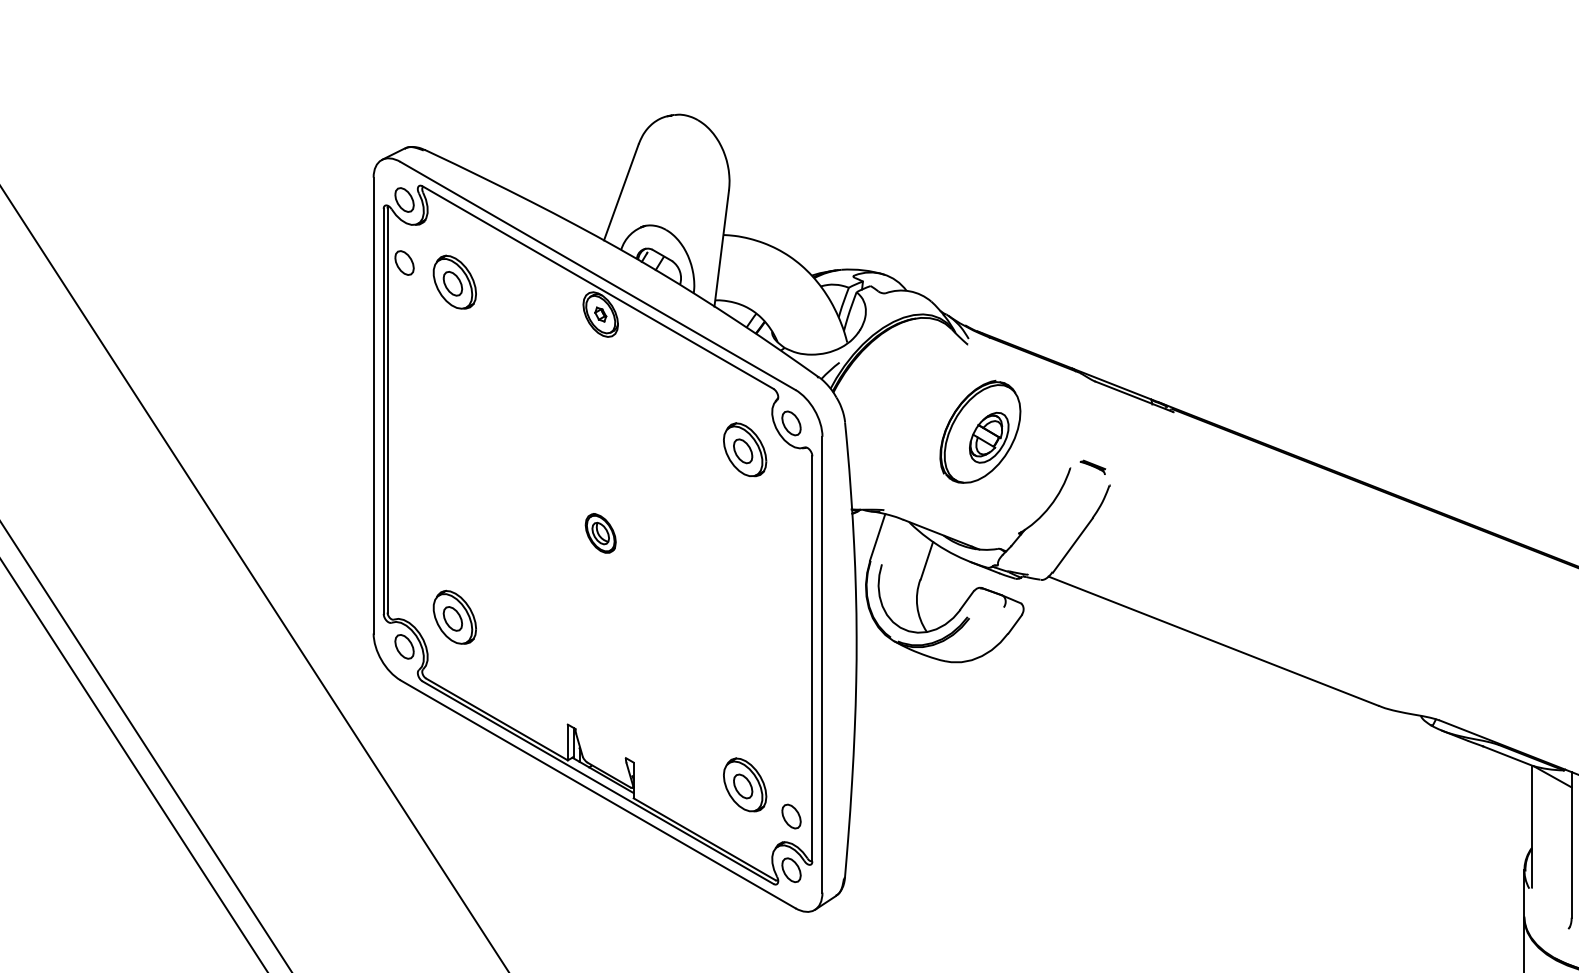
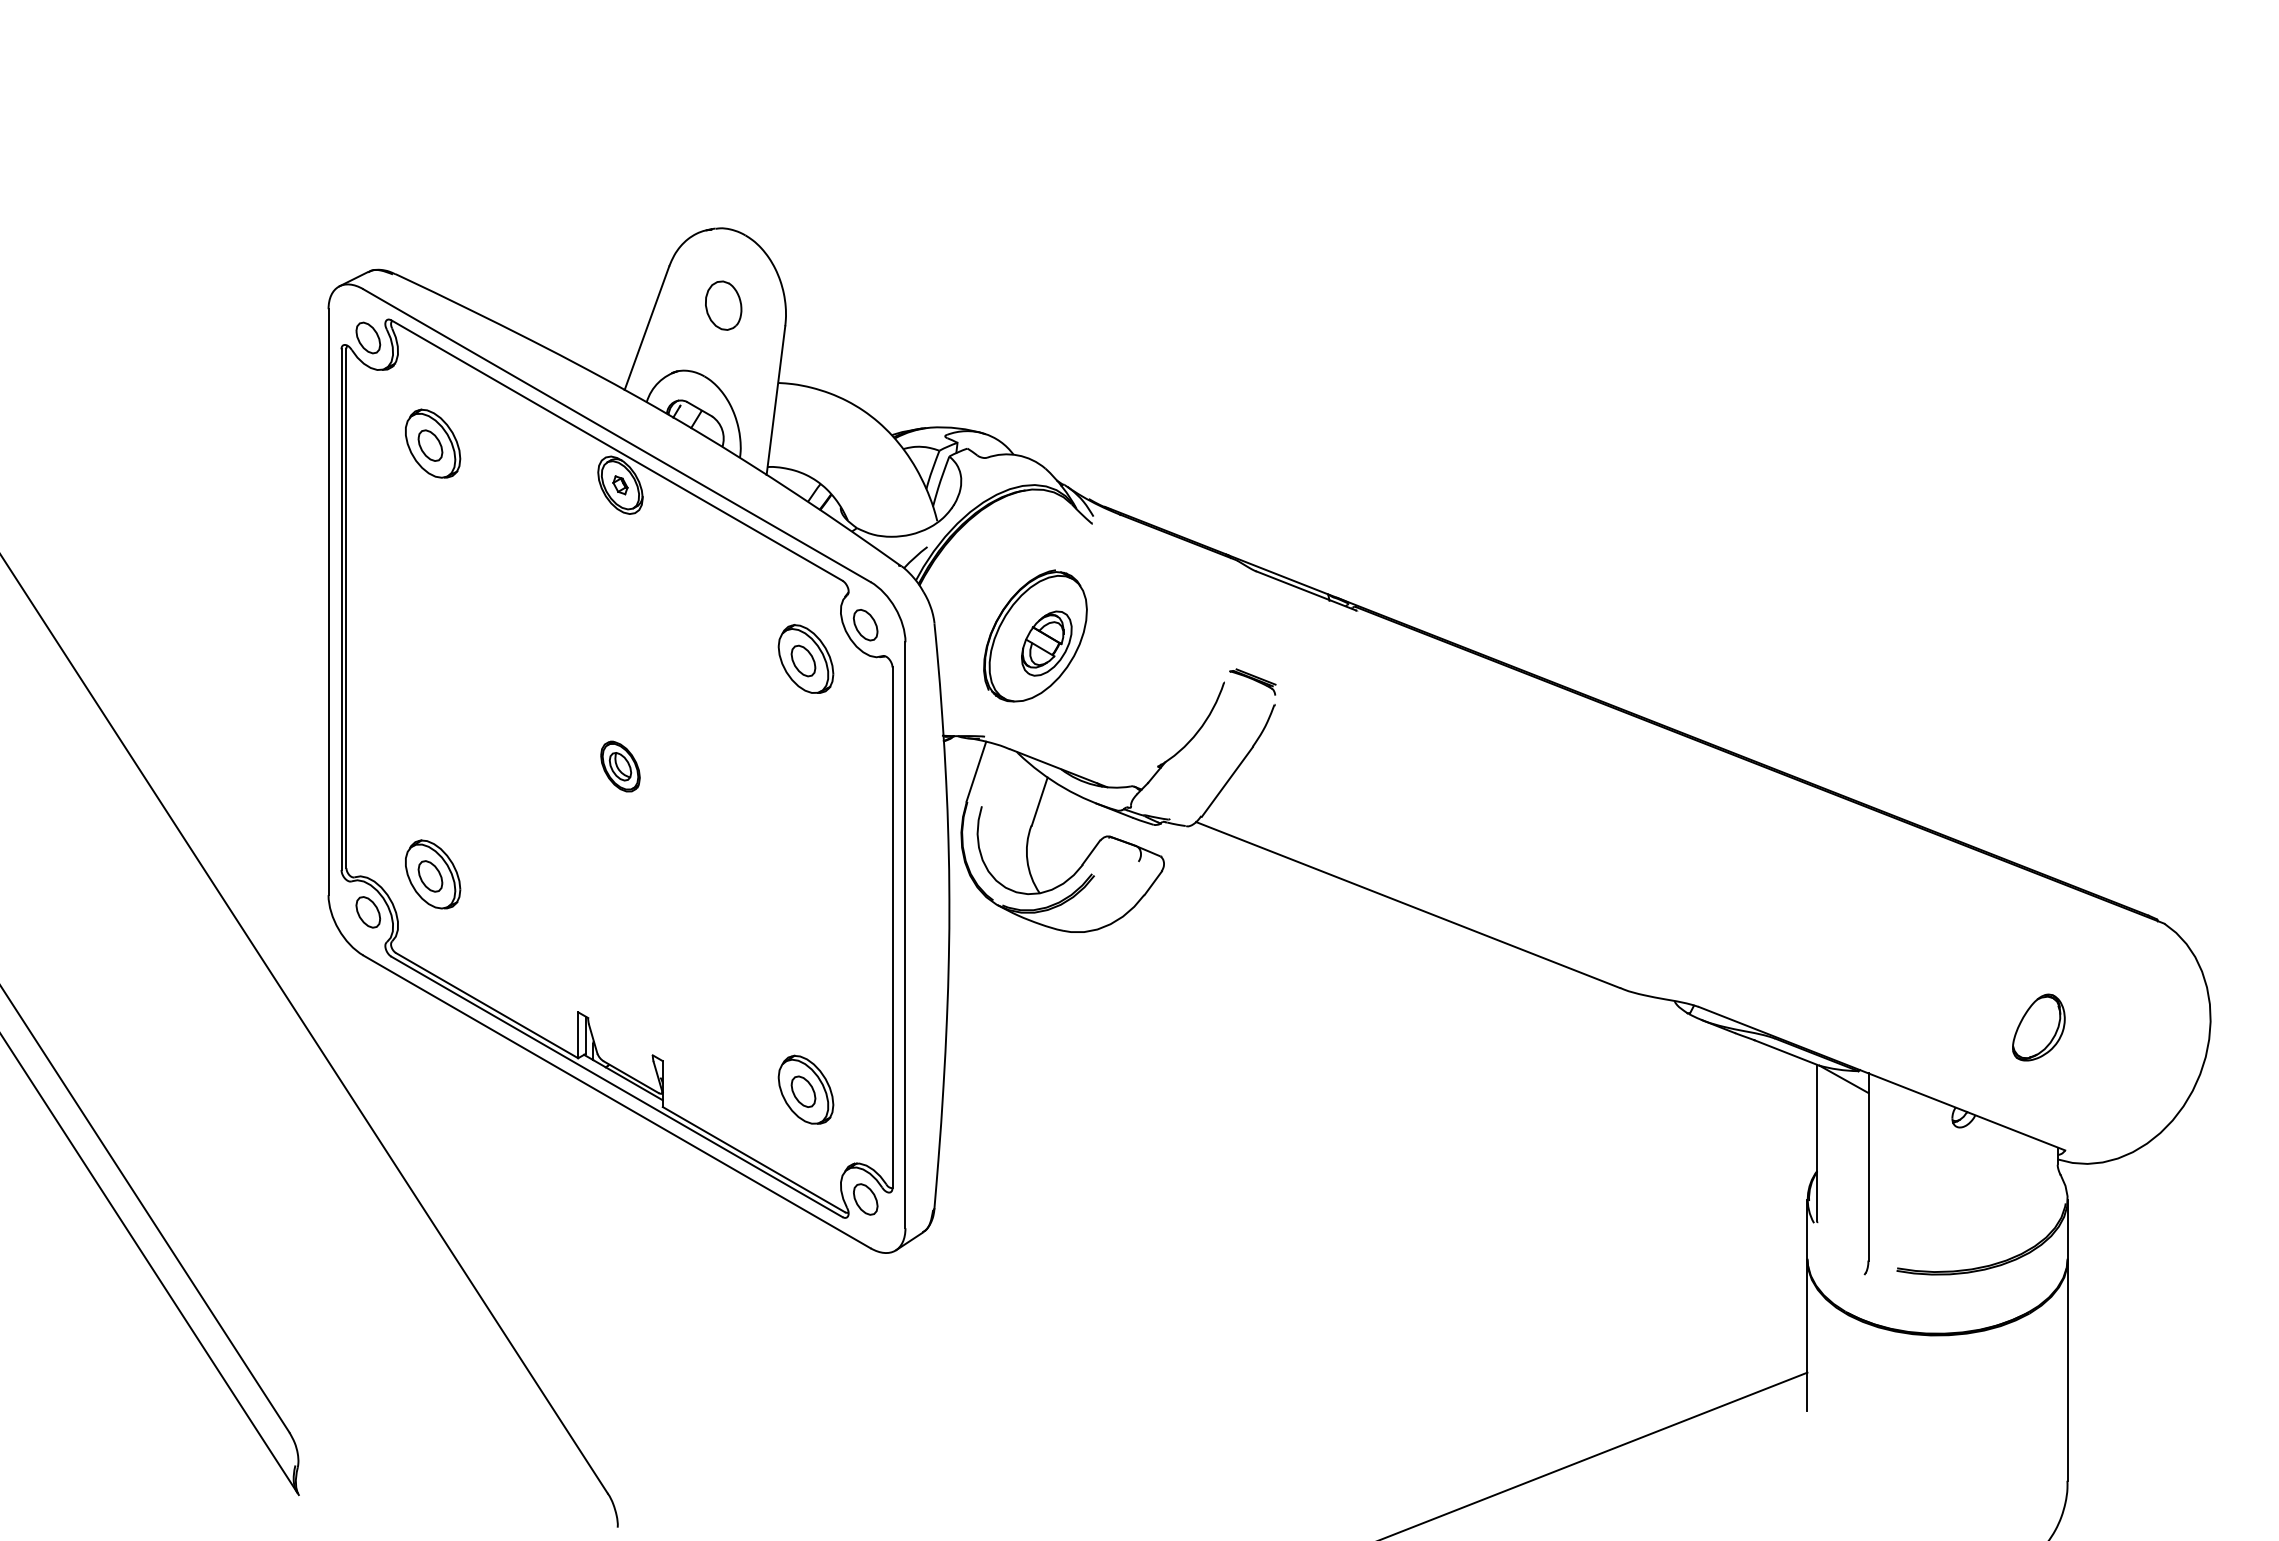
part: (680, 174) -> (723, 305), added
part: (404, 262) -> (368, 418), removed
part: (980, 431) -> (1035, 635), moved
part: (1092, 467) -> (1252, 681), size x1.43
part: (791, 816) -> (865, 1130), removed

